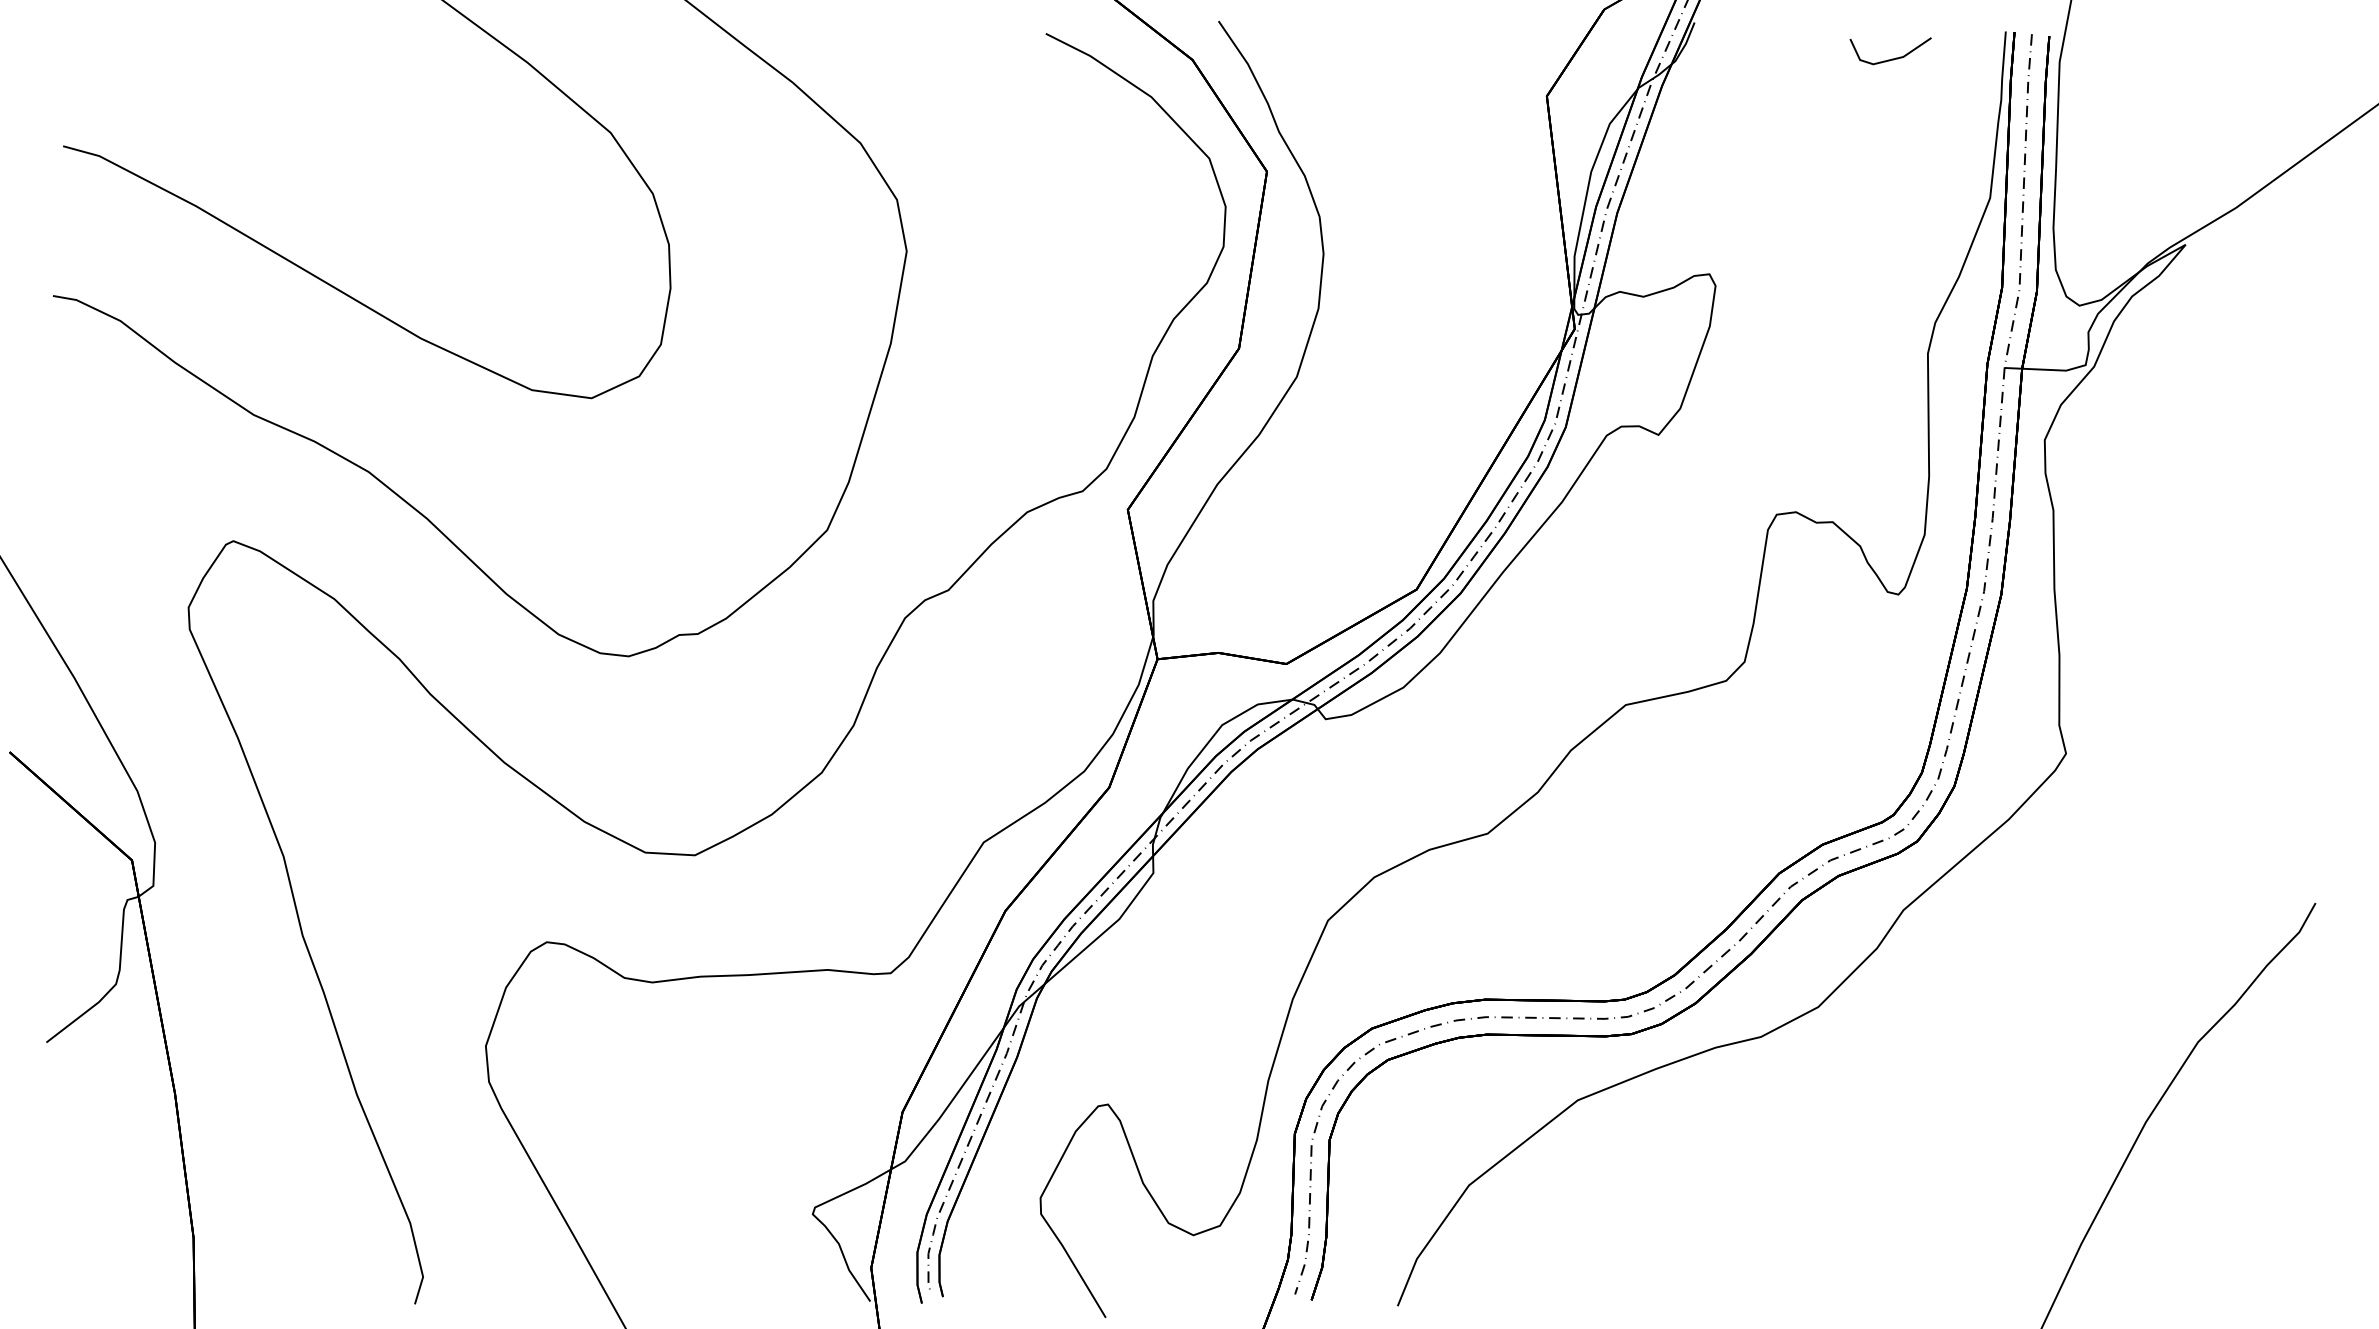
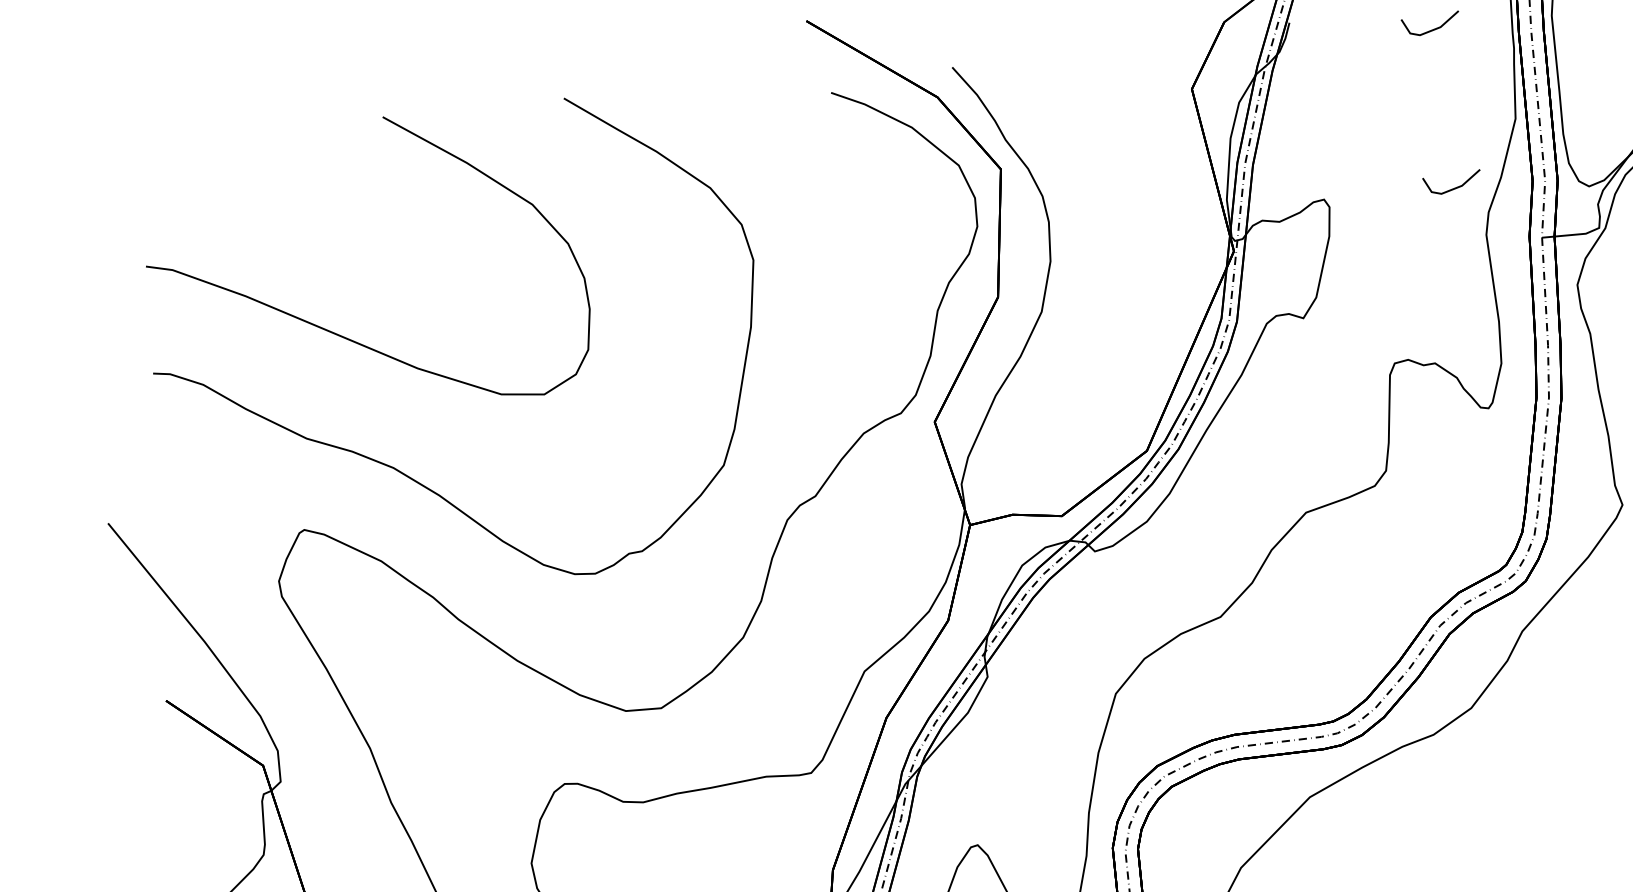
line: (1891, 282) -> (1453, 188), added

